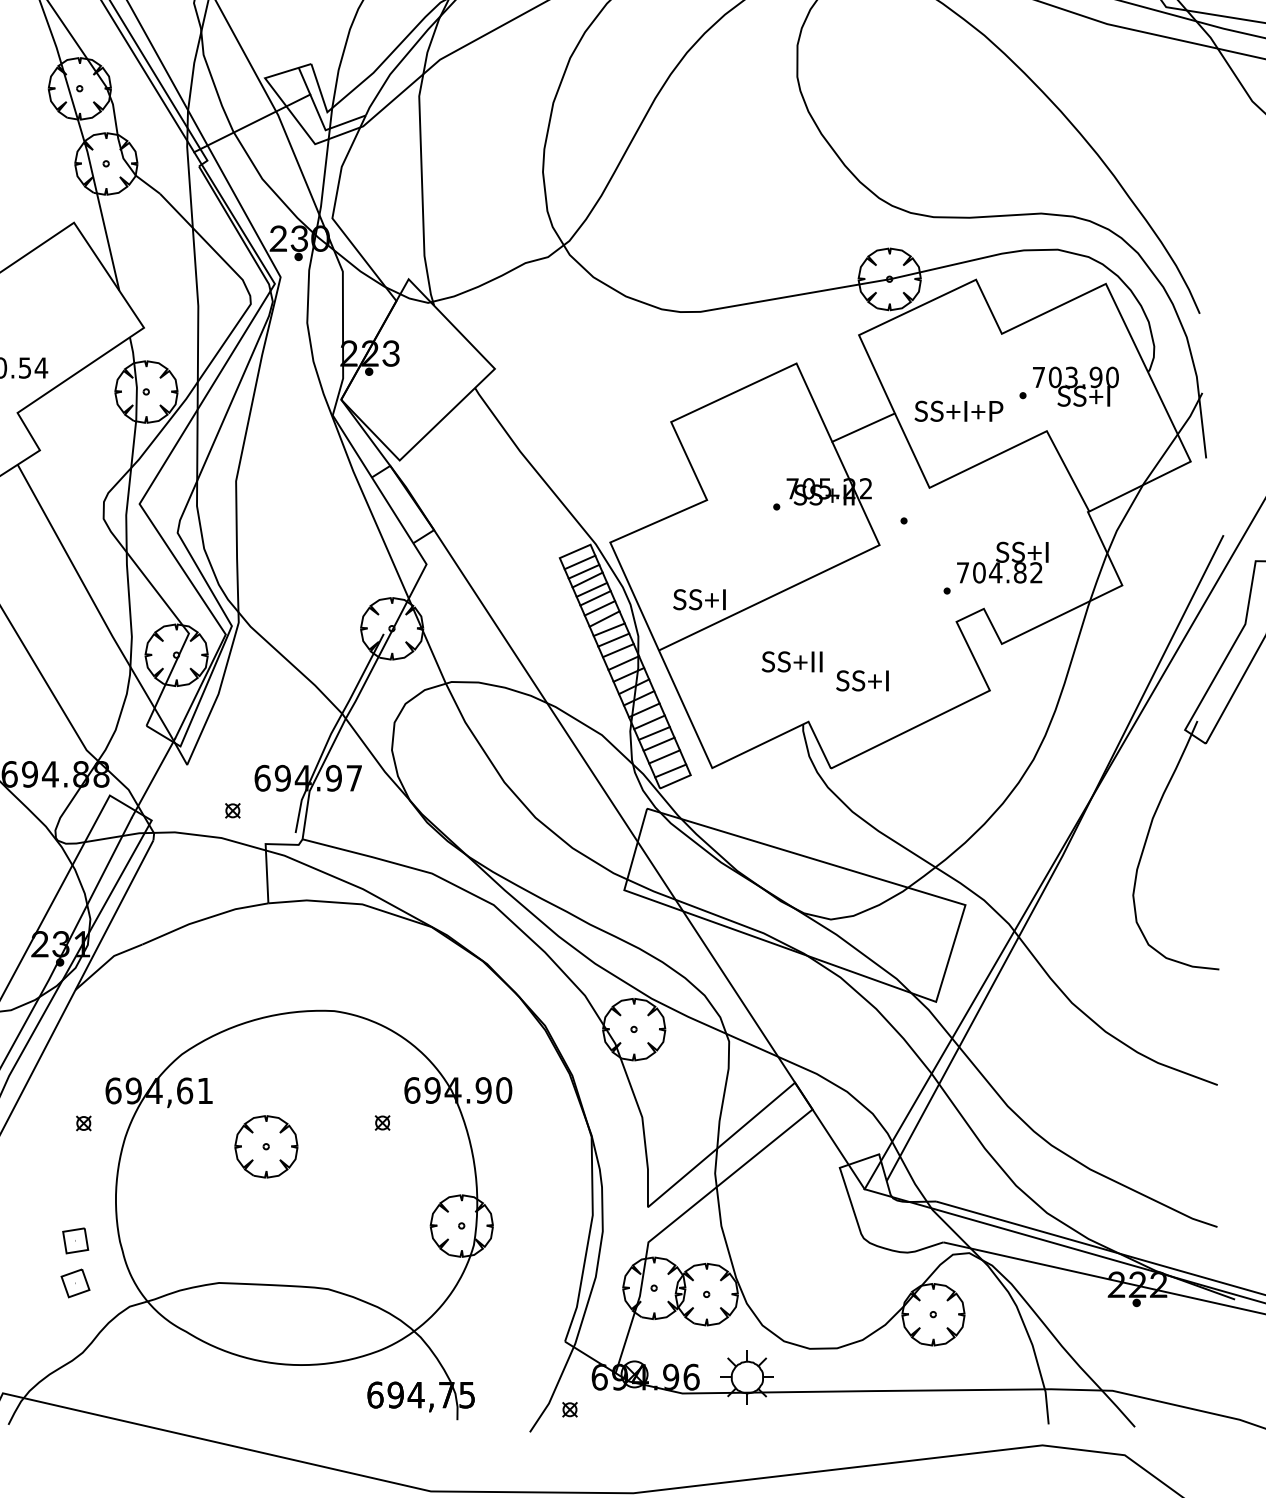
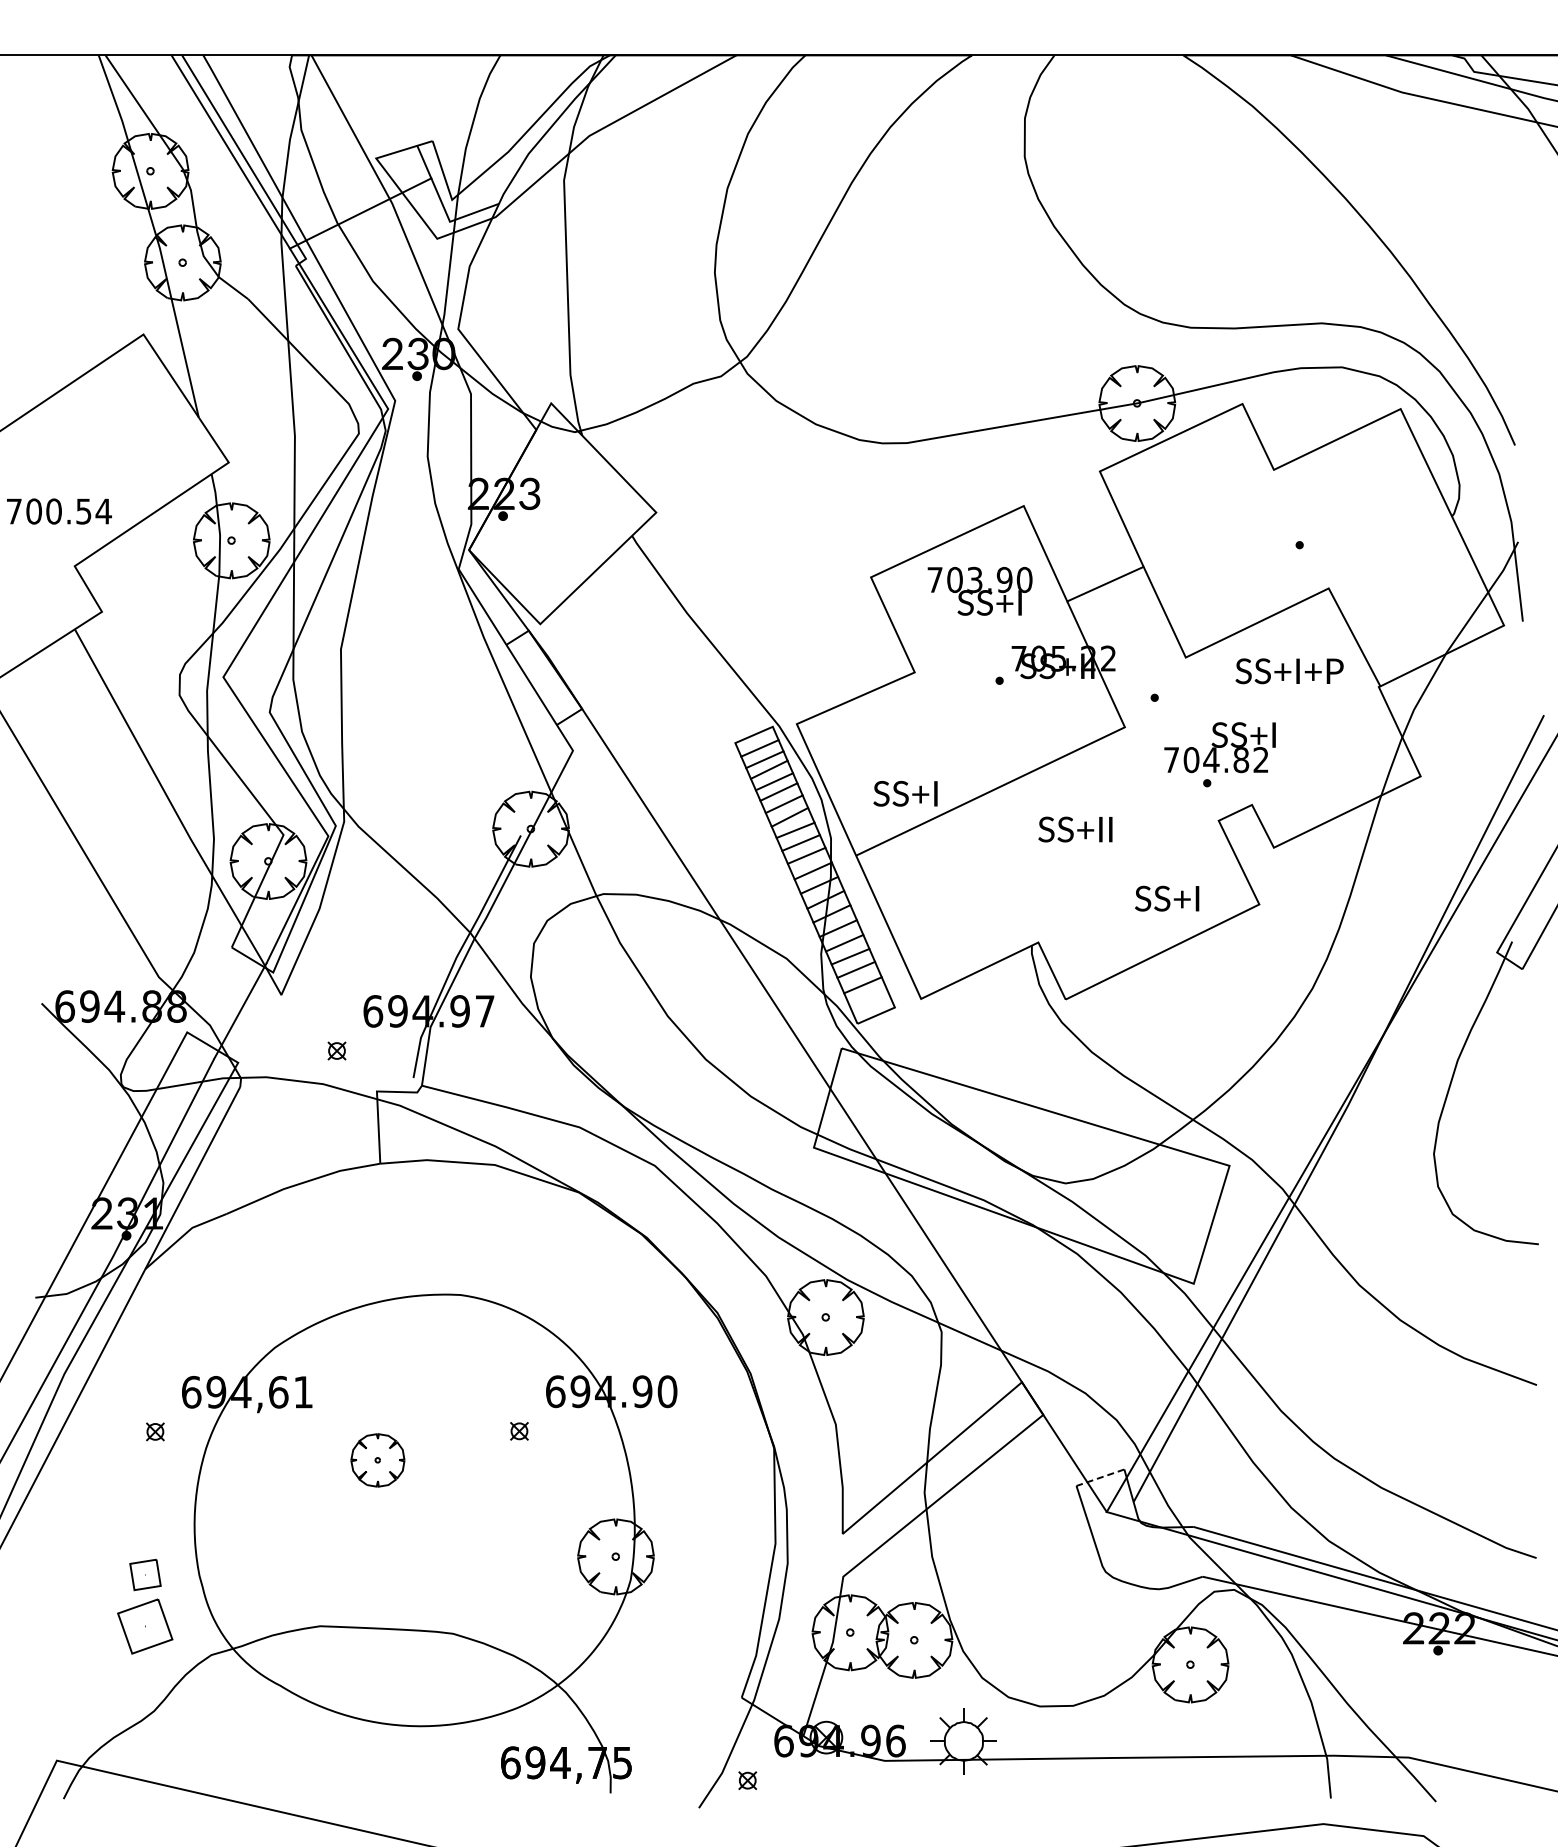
text: (1075, 386) -> (979, 590), moved
text: (958, 411) -> (1289, 671), moved
text: (1002, 562) -> (1219, 747), moved
text: (792, 661) -> (1075, 829), moved
text: (862, 680) -> (1167, 898), moved
line: (670, 771) -> (870, 1002), removed
part: (266, 1146) -> (377, 1460), size x0.7
line: (858, 1160) -> (1099, 1477), solid -> dashed
part: (75, 1283) -> (145, 1626), size x1.6

